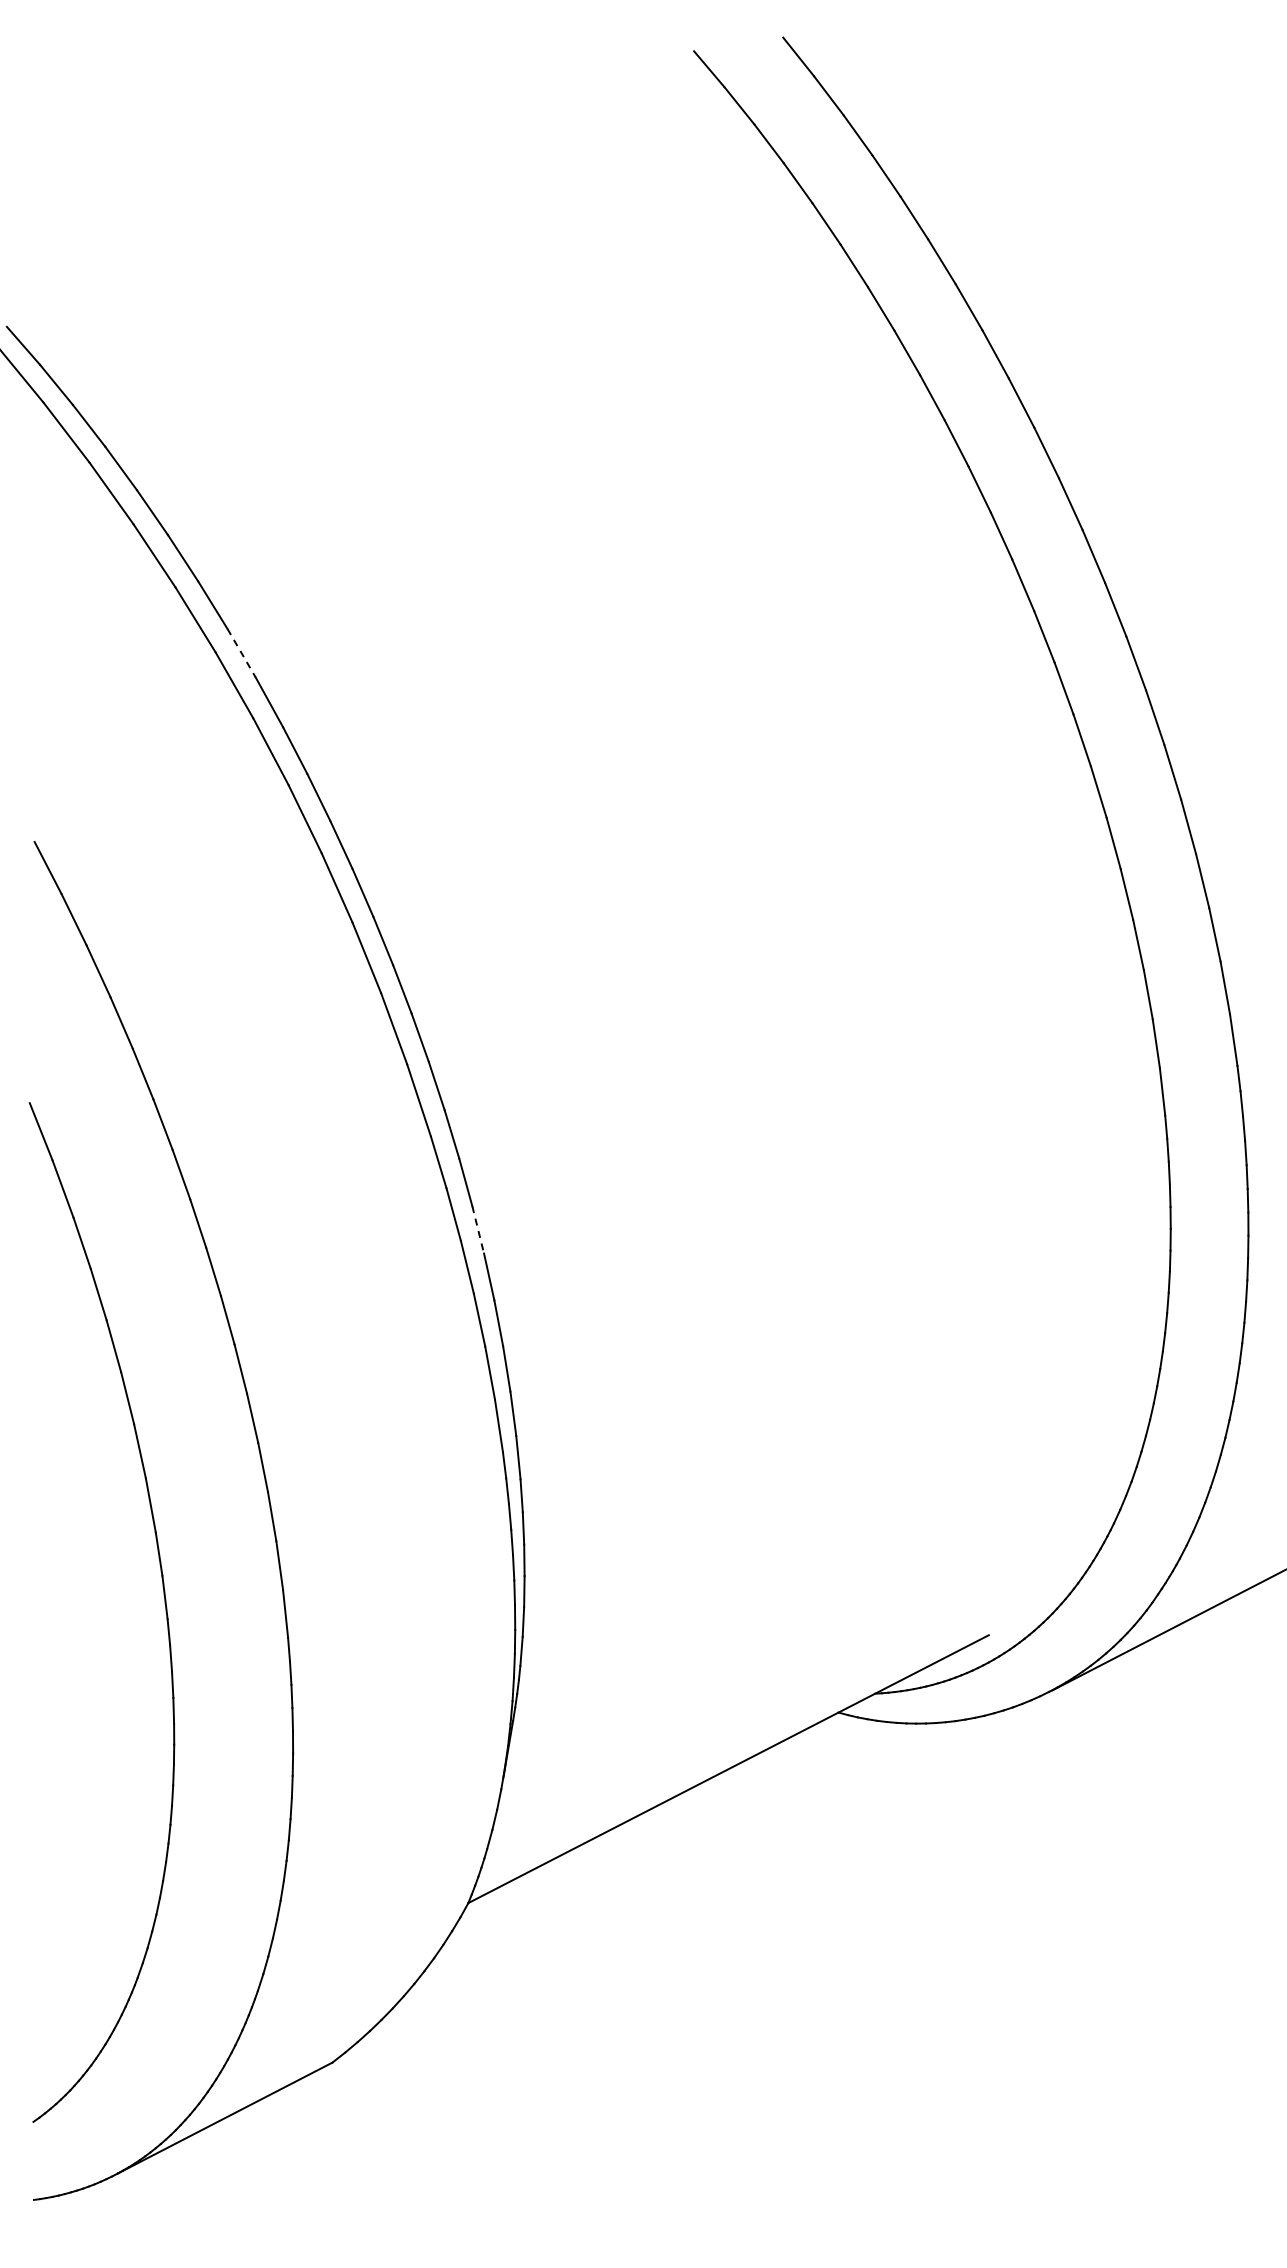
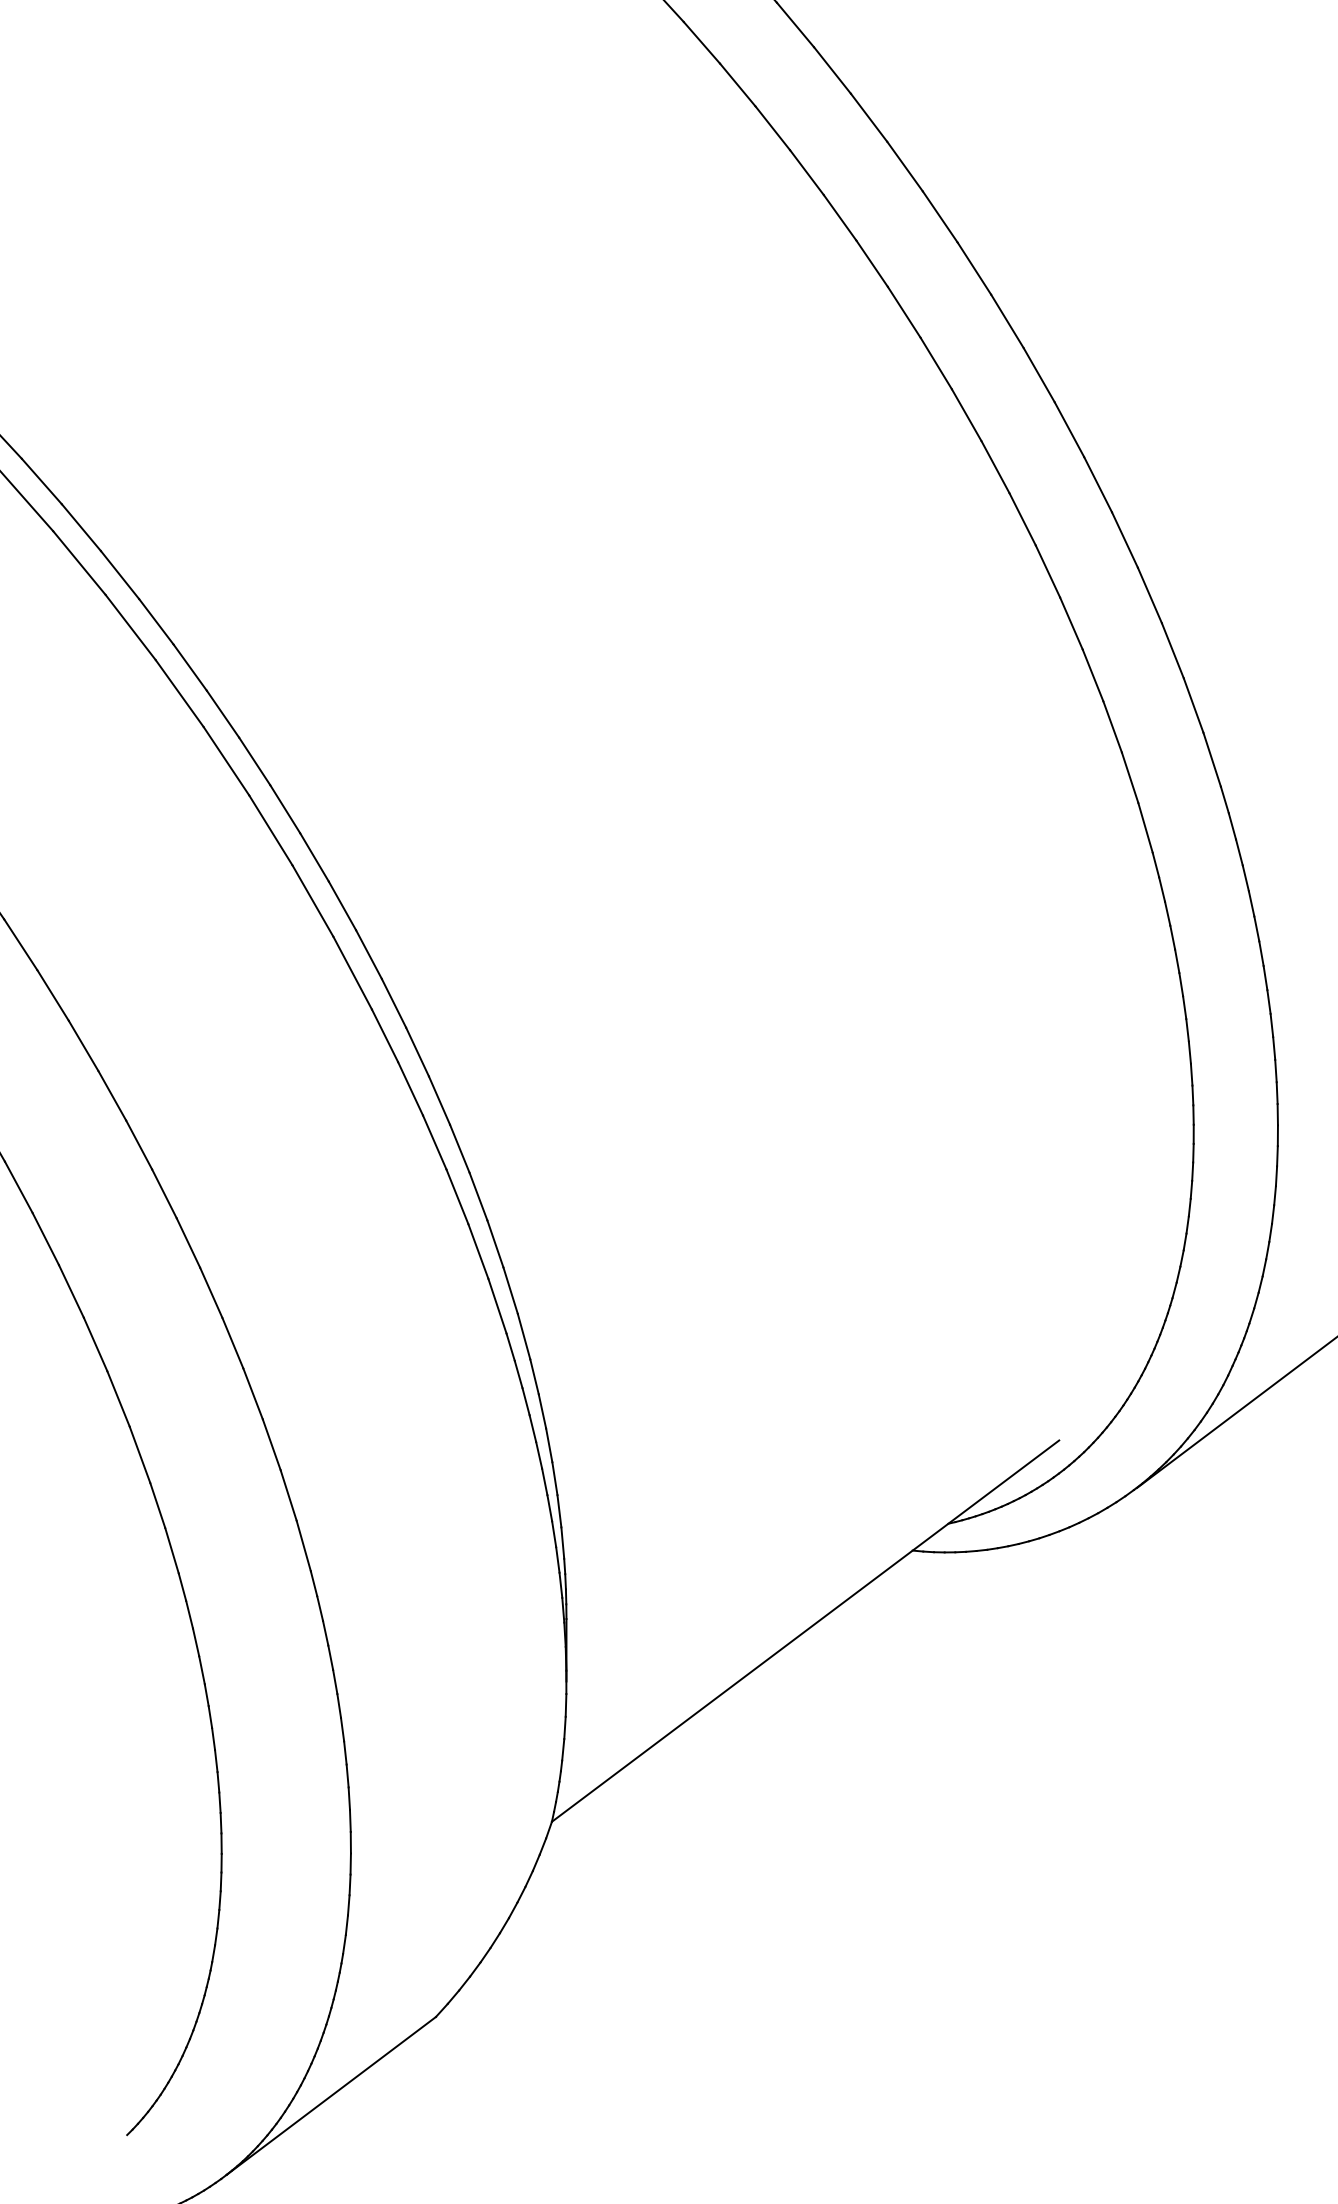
line: (241, 653) -> (81, 527), dashed -> solid
line: (478, 1230) -> (439, 1101), dashed -> solid

